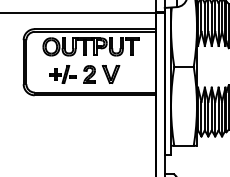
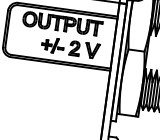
part: (84, 74) -> (70, 47), moved

